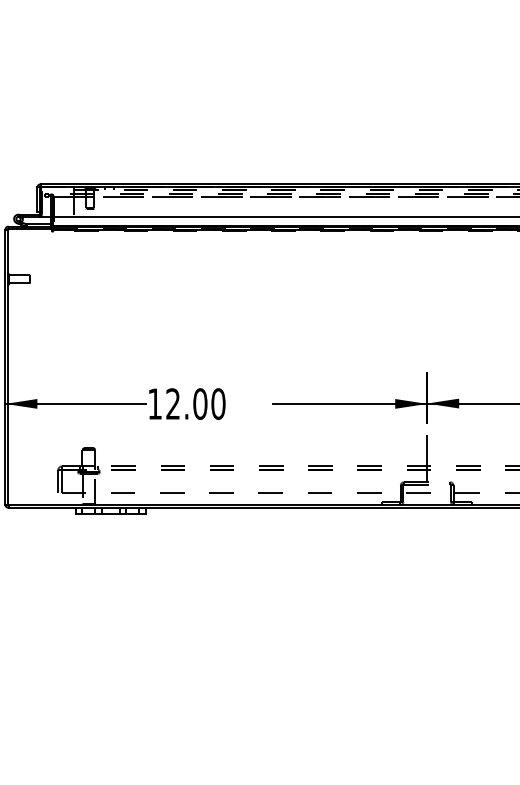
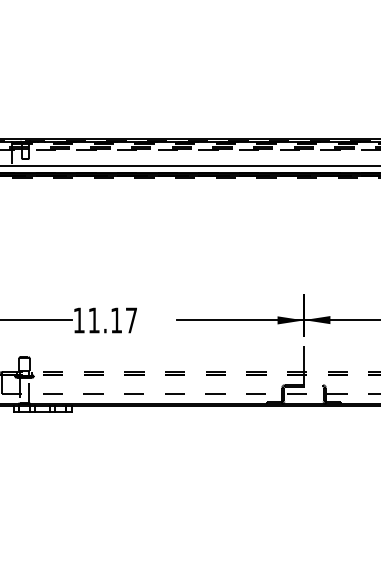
text: (195, 403) -> (112, 320), 12.00 -> 11.17

